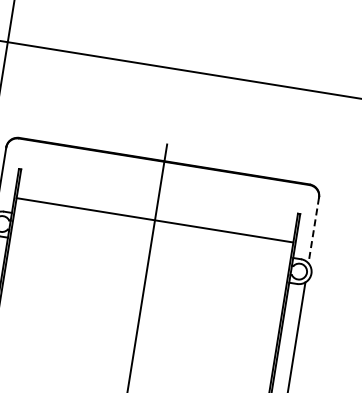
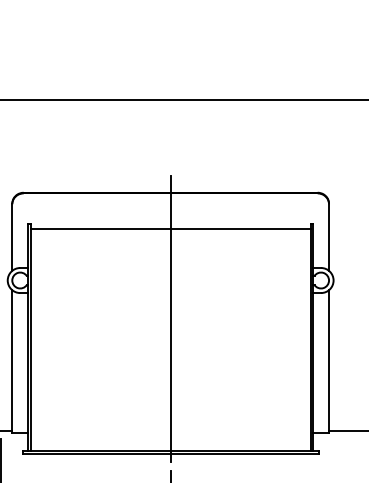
line: (154, 220) -> (170, 228), moved
line: (314, 231) -> (329, 238), dashed -> solid

